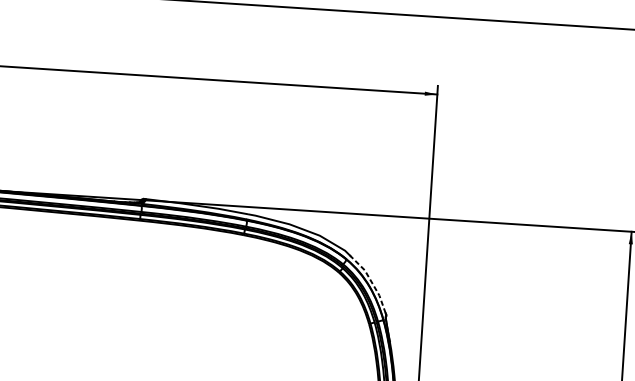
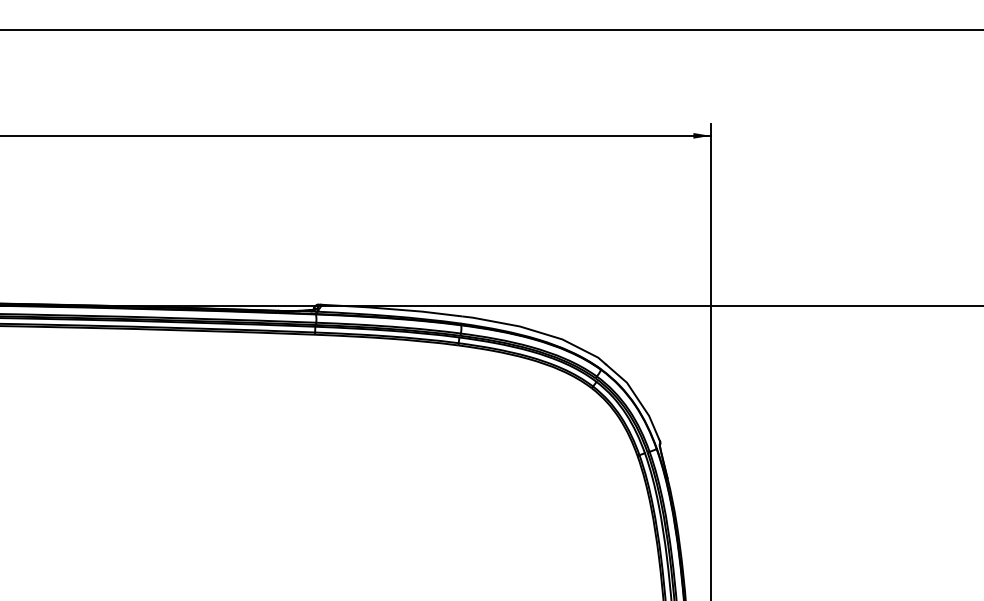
line: (371, 282) -> (637, 398), dashed -> solid

